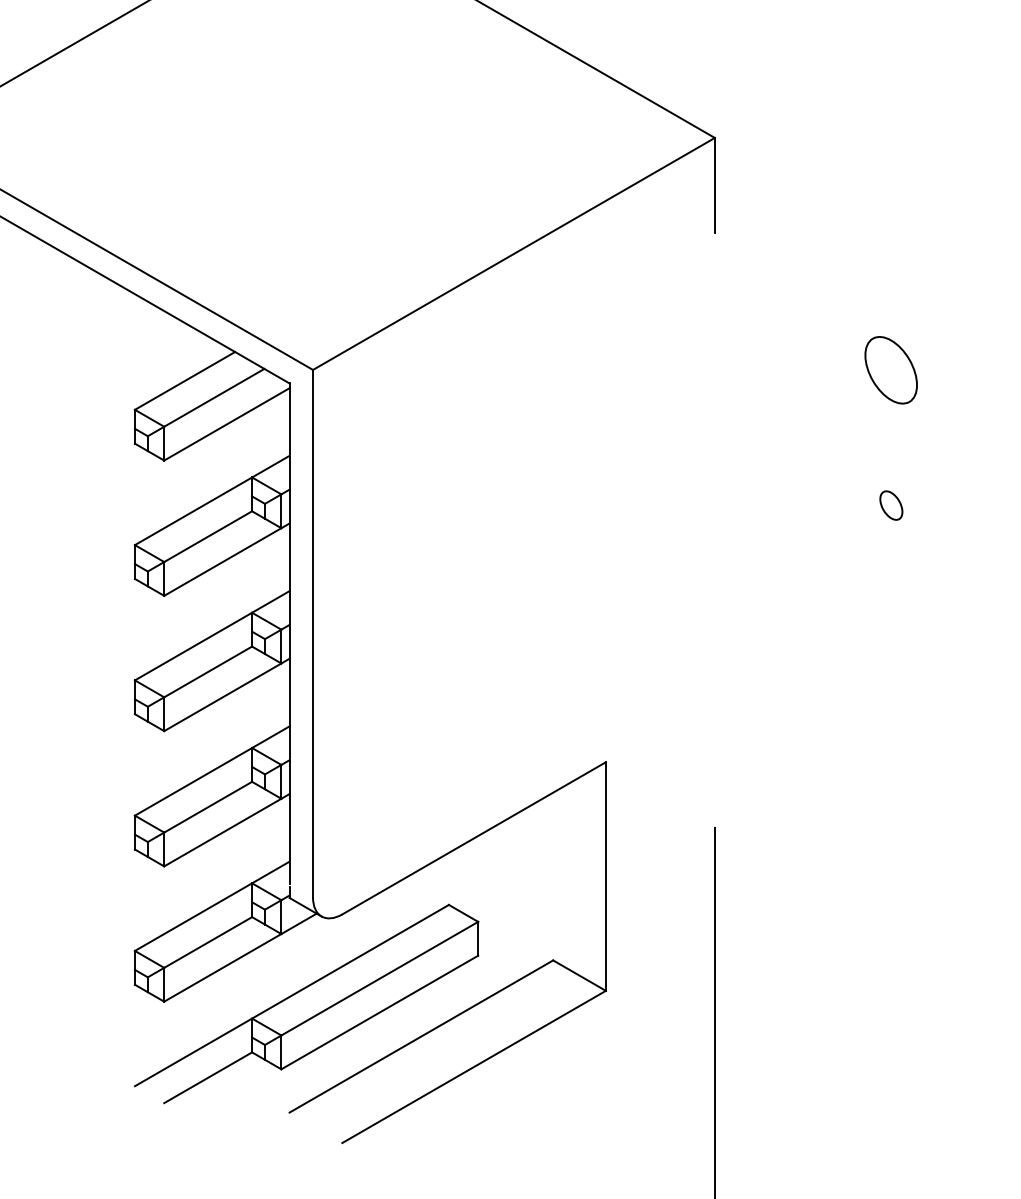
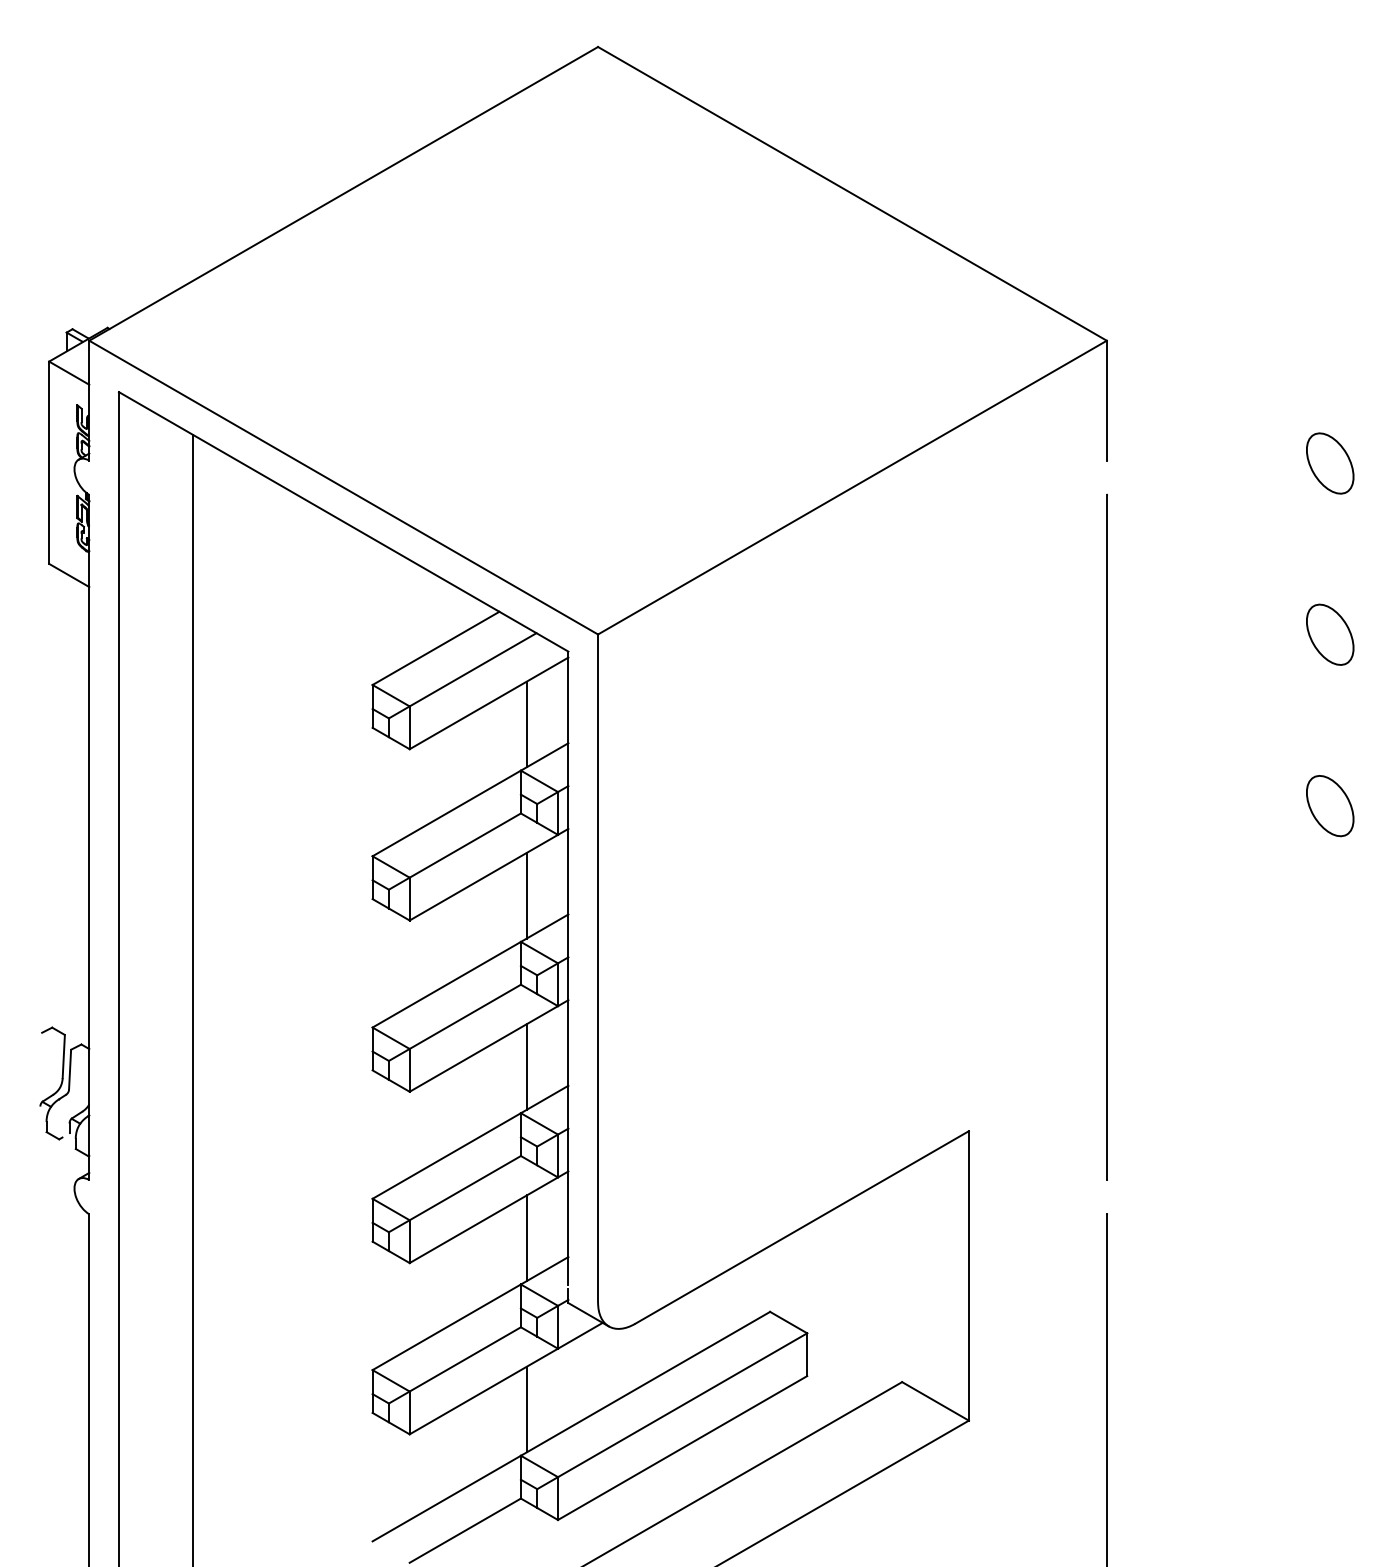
part: (891, 234) -> (1330, 463), added
part: (891, 369) -> (1330, 634), size x0.71
line: (256, 441) -> (526, 724), added
part: (891, 505) -> (1330, 806), size x1.67
line: (714, 529) -> (1106, 836), added
line: (256, 576) -> (526, 895), added
line: (256, 711) -> (526, 1066), added
line: (256, 846) -> (526, 1238), added
line: (256, 982) -> (526, 1409), added

